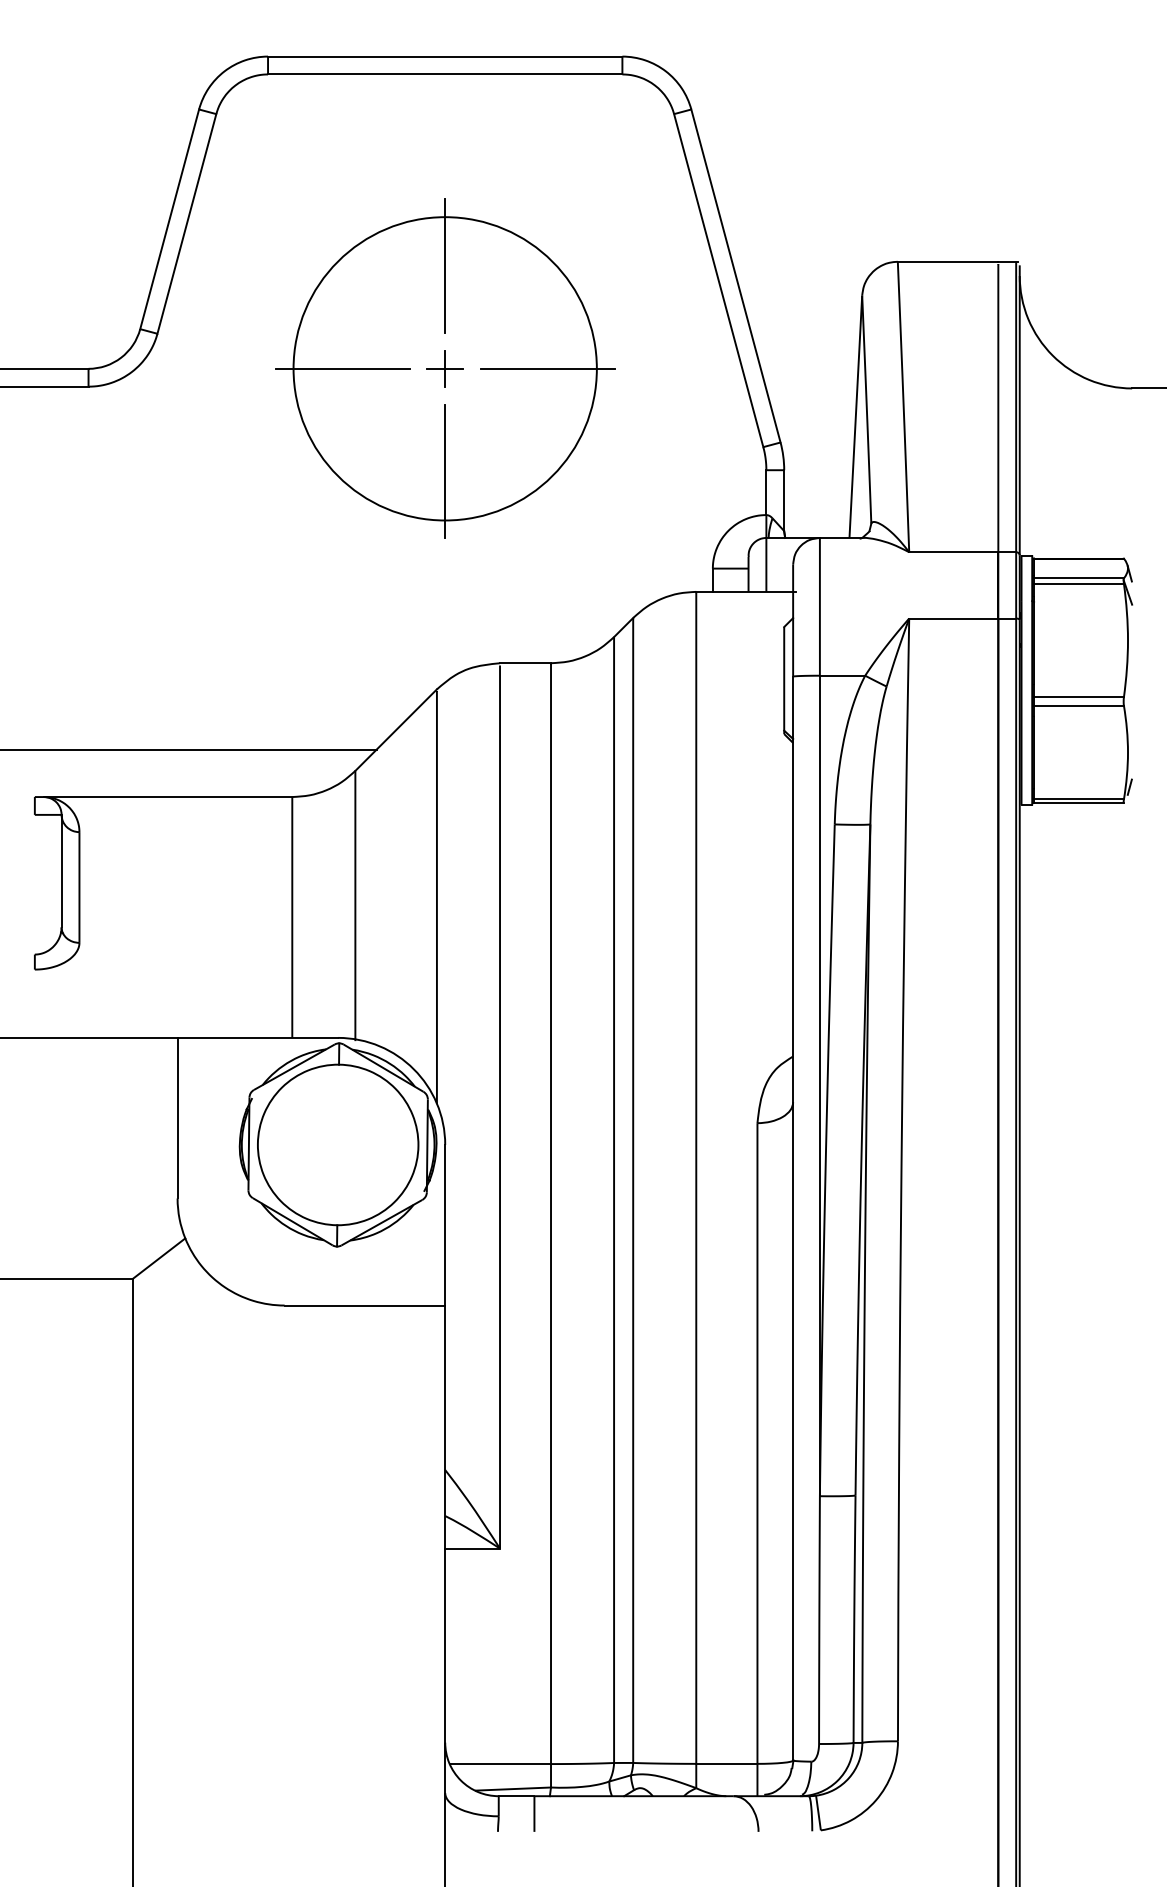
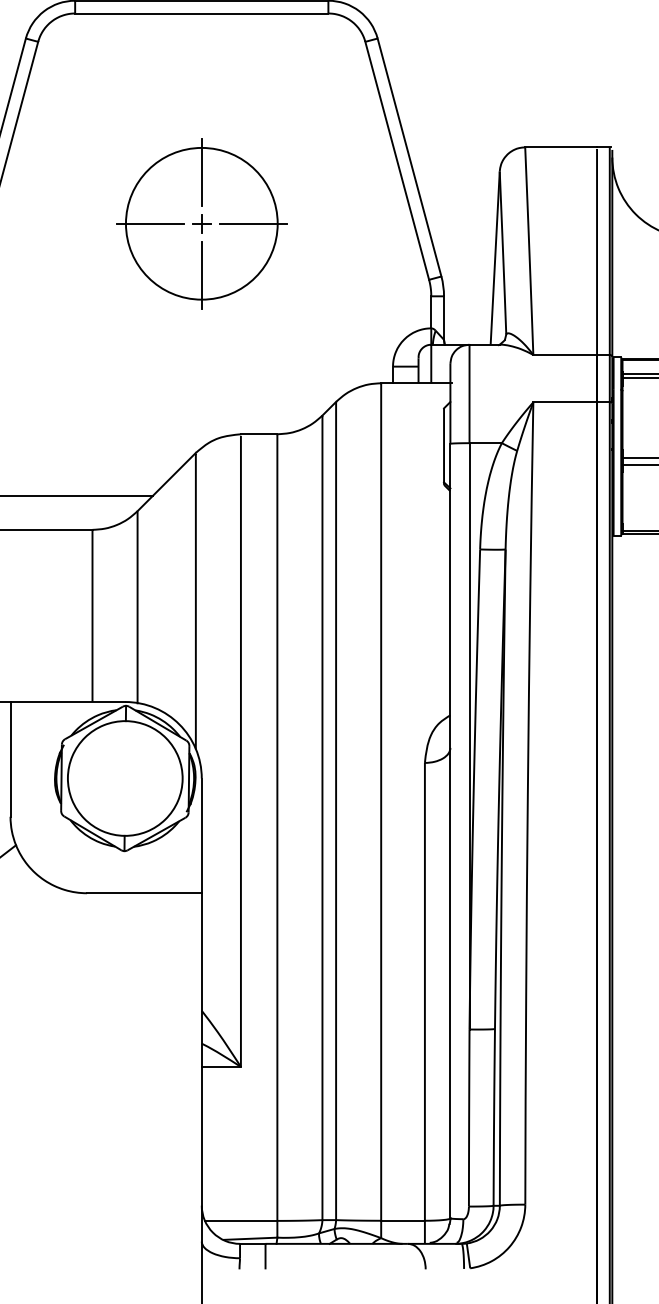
part: (445, 368) -> (201, 223), size x0.7

